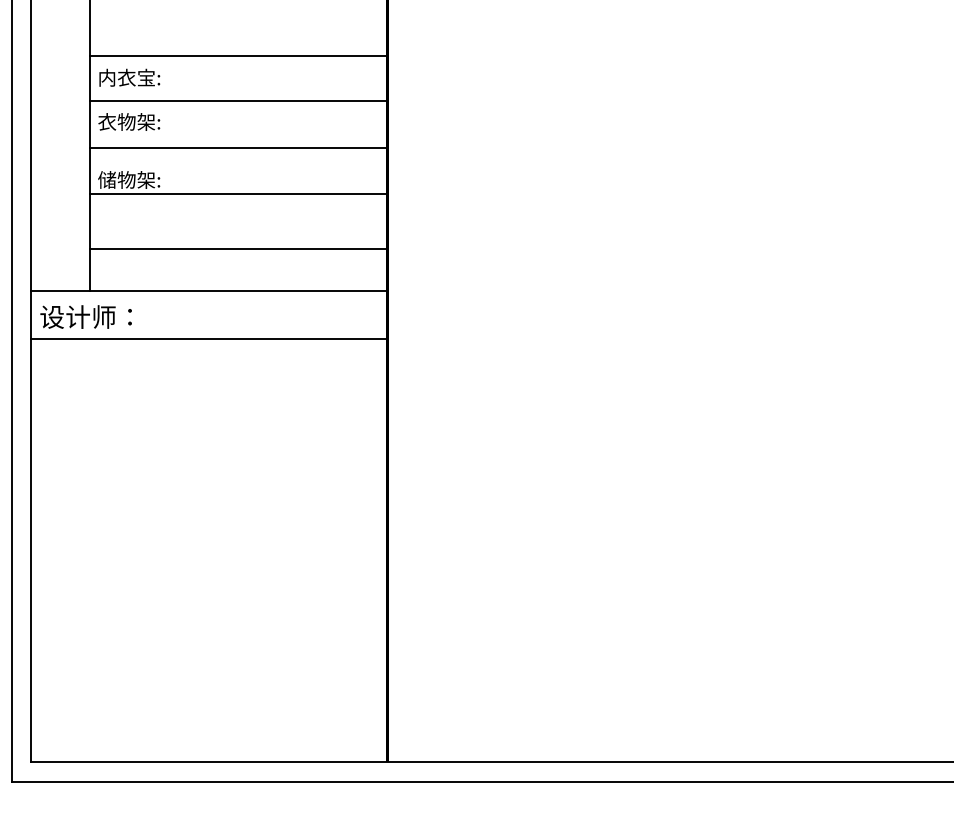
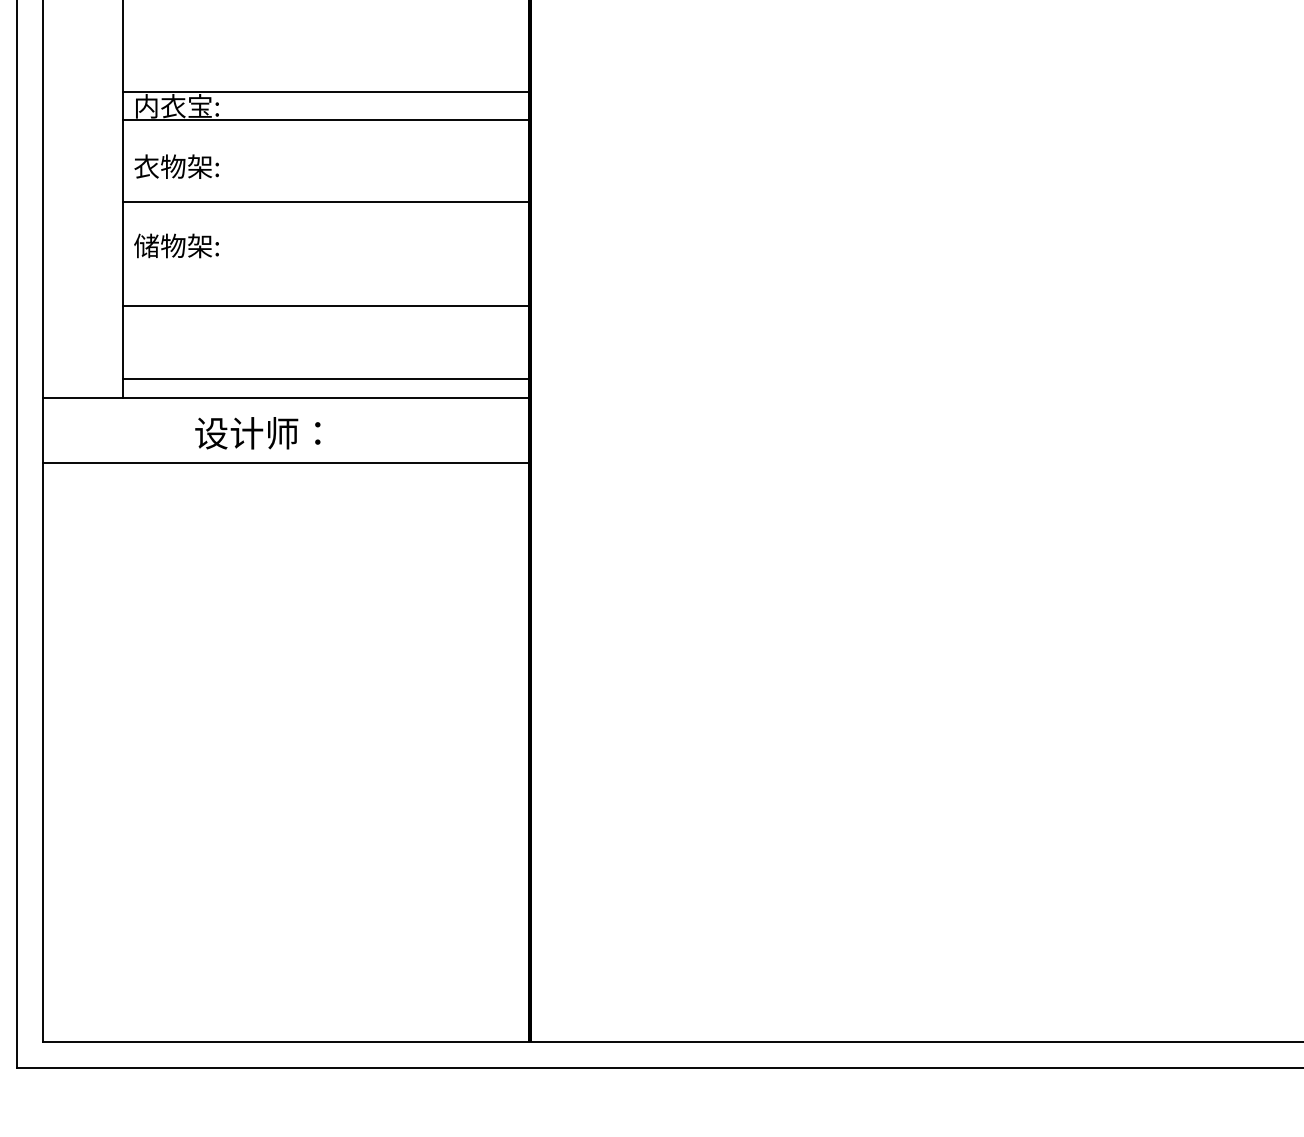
line: (238, 56) -> (326, 120), moved
line: (238, 101) -> (326, 92), moved
line: (238, 194) -> (326, 306), moved
line: (238, 248) -> (326, 378), moved
text: (85, 317) -> (257, 433), moved

